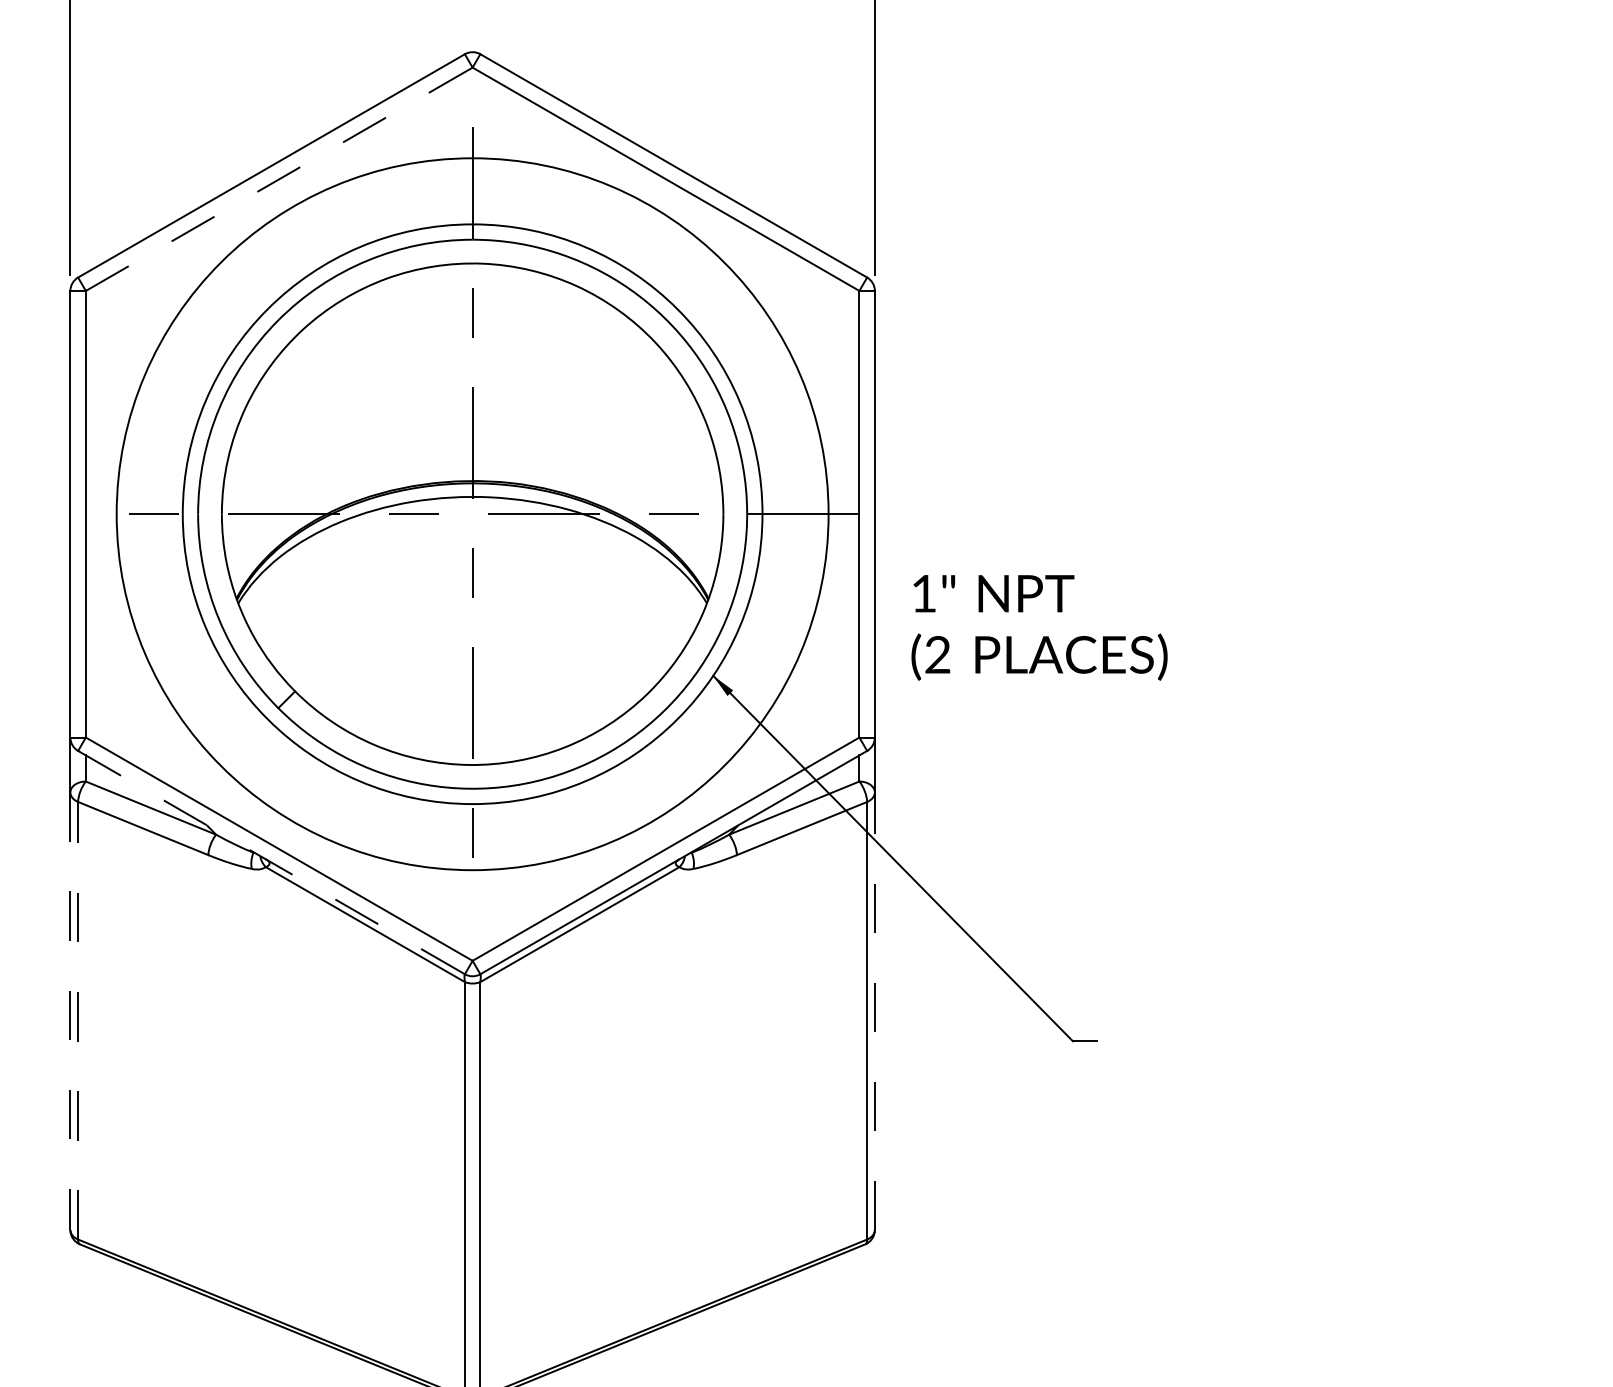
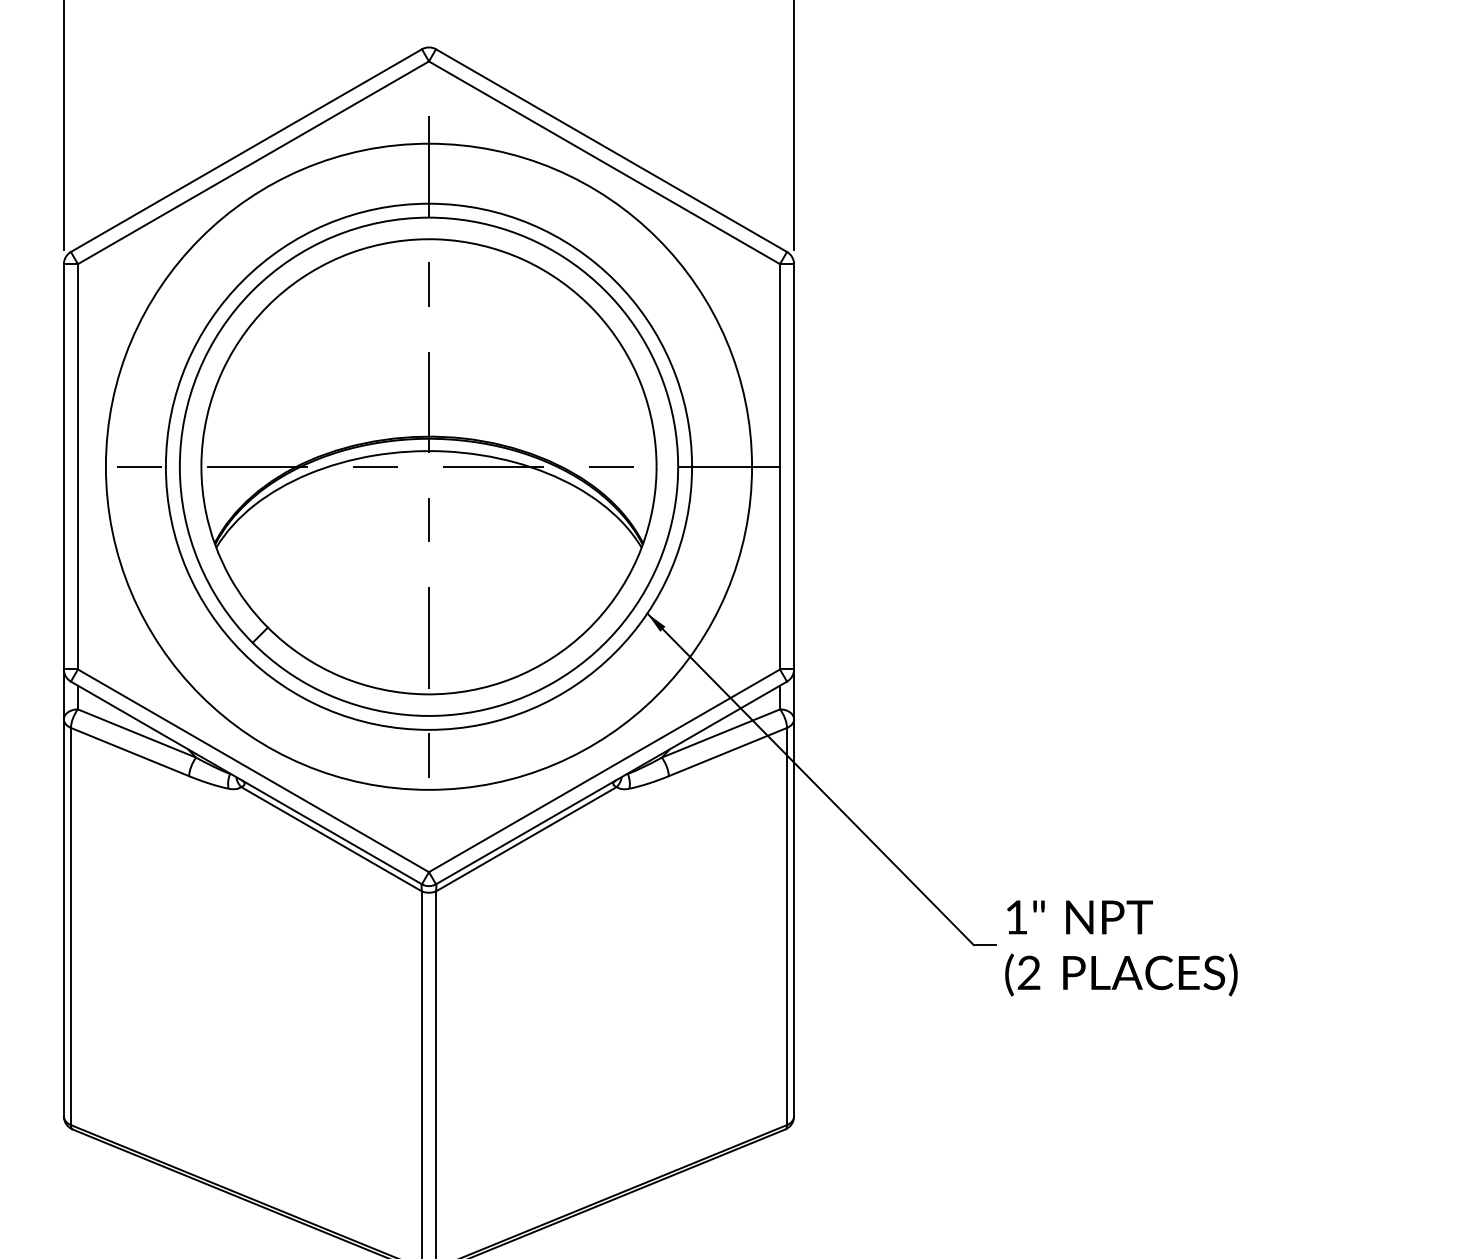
line: (279, 179) -> (253, 162), dashed -> solid
text: (1039, 627) -> (1121, 948), moved
line: (271, 862) -> (246, 782), dashed -> solid
line: (70, 1011) -> (64, 918), dashed -> solid
line: (874, 1011) -> (793, 918), dashed -> solid
line: (78, 1020) -> (71, 926), dashed -> solid

